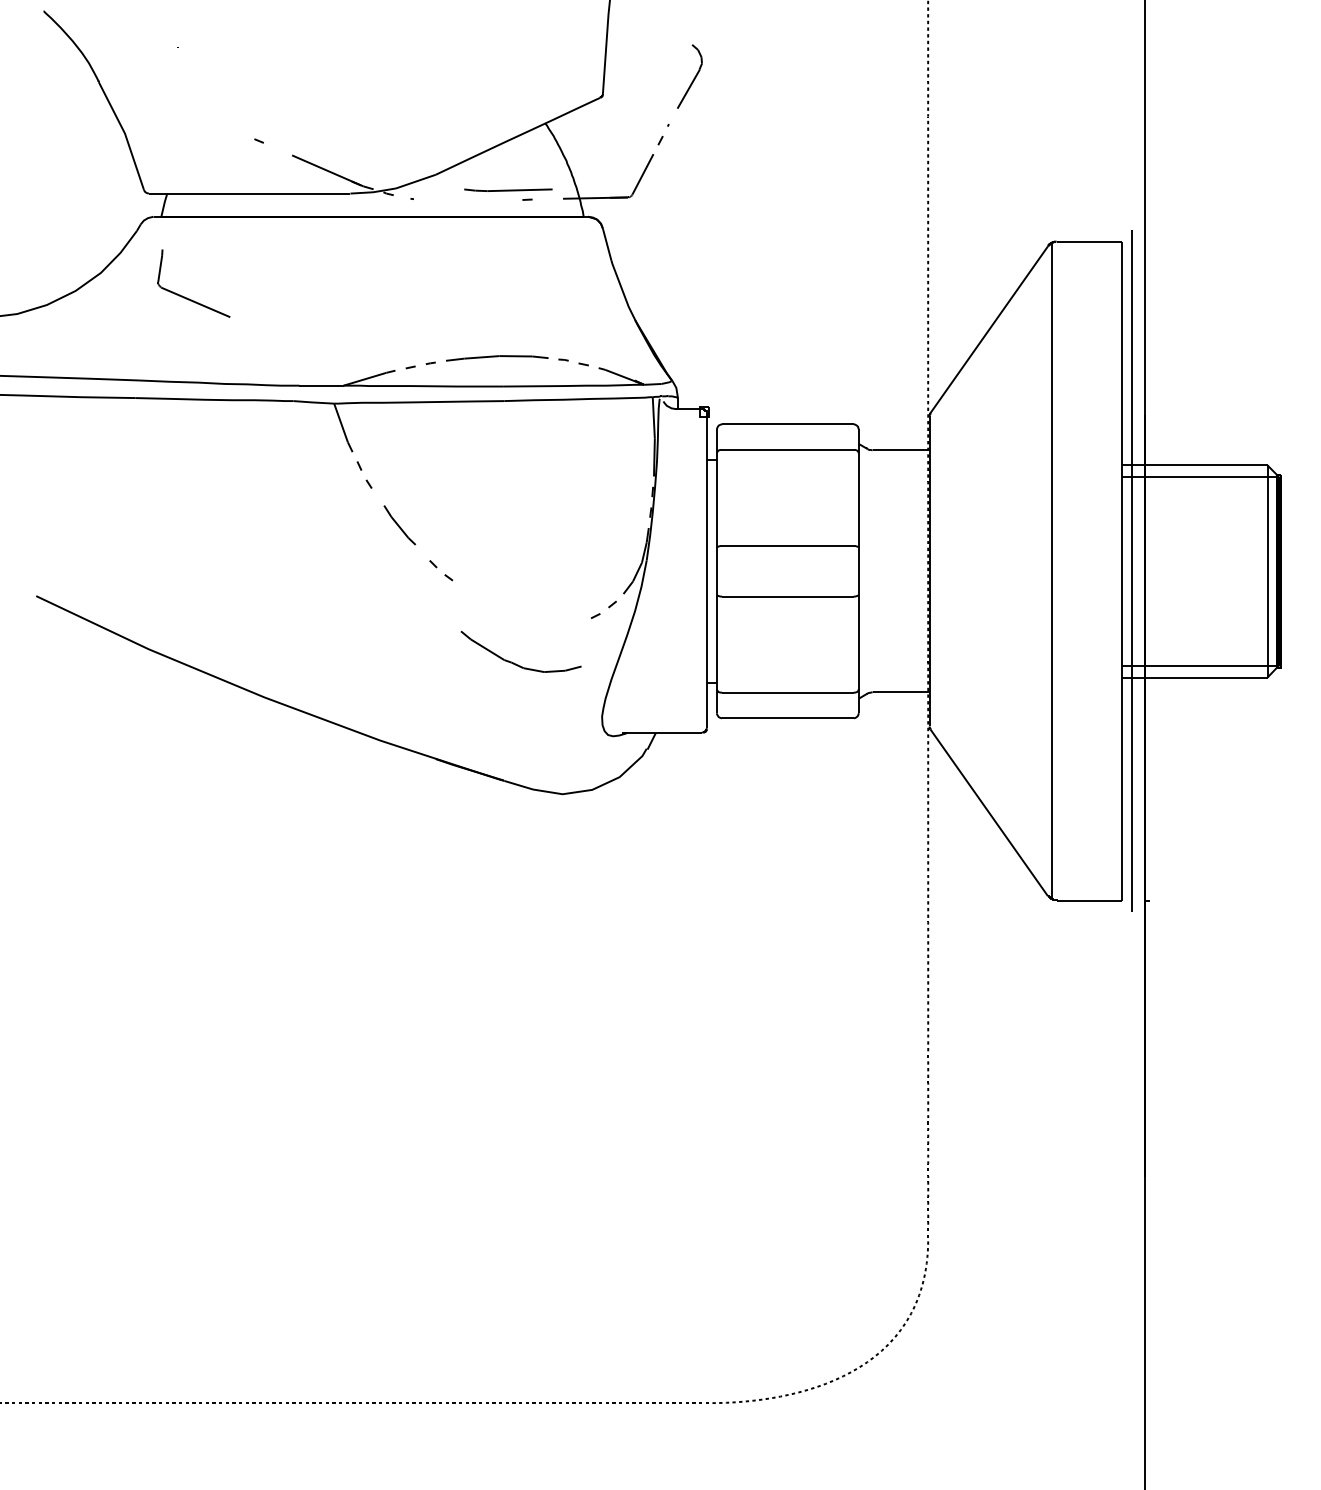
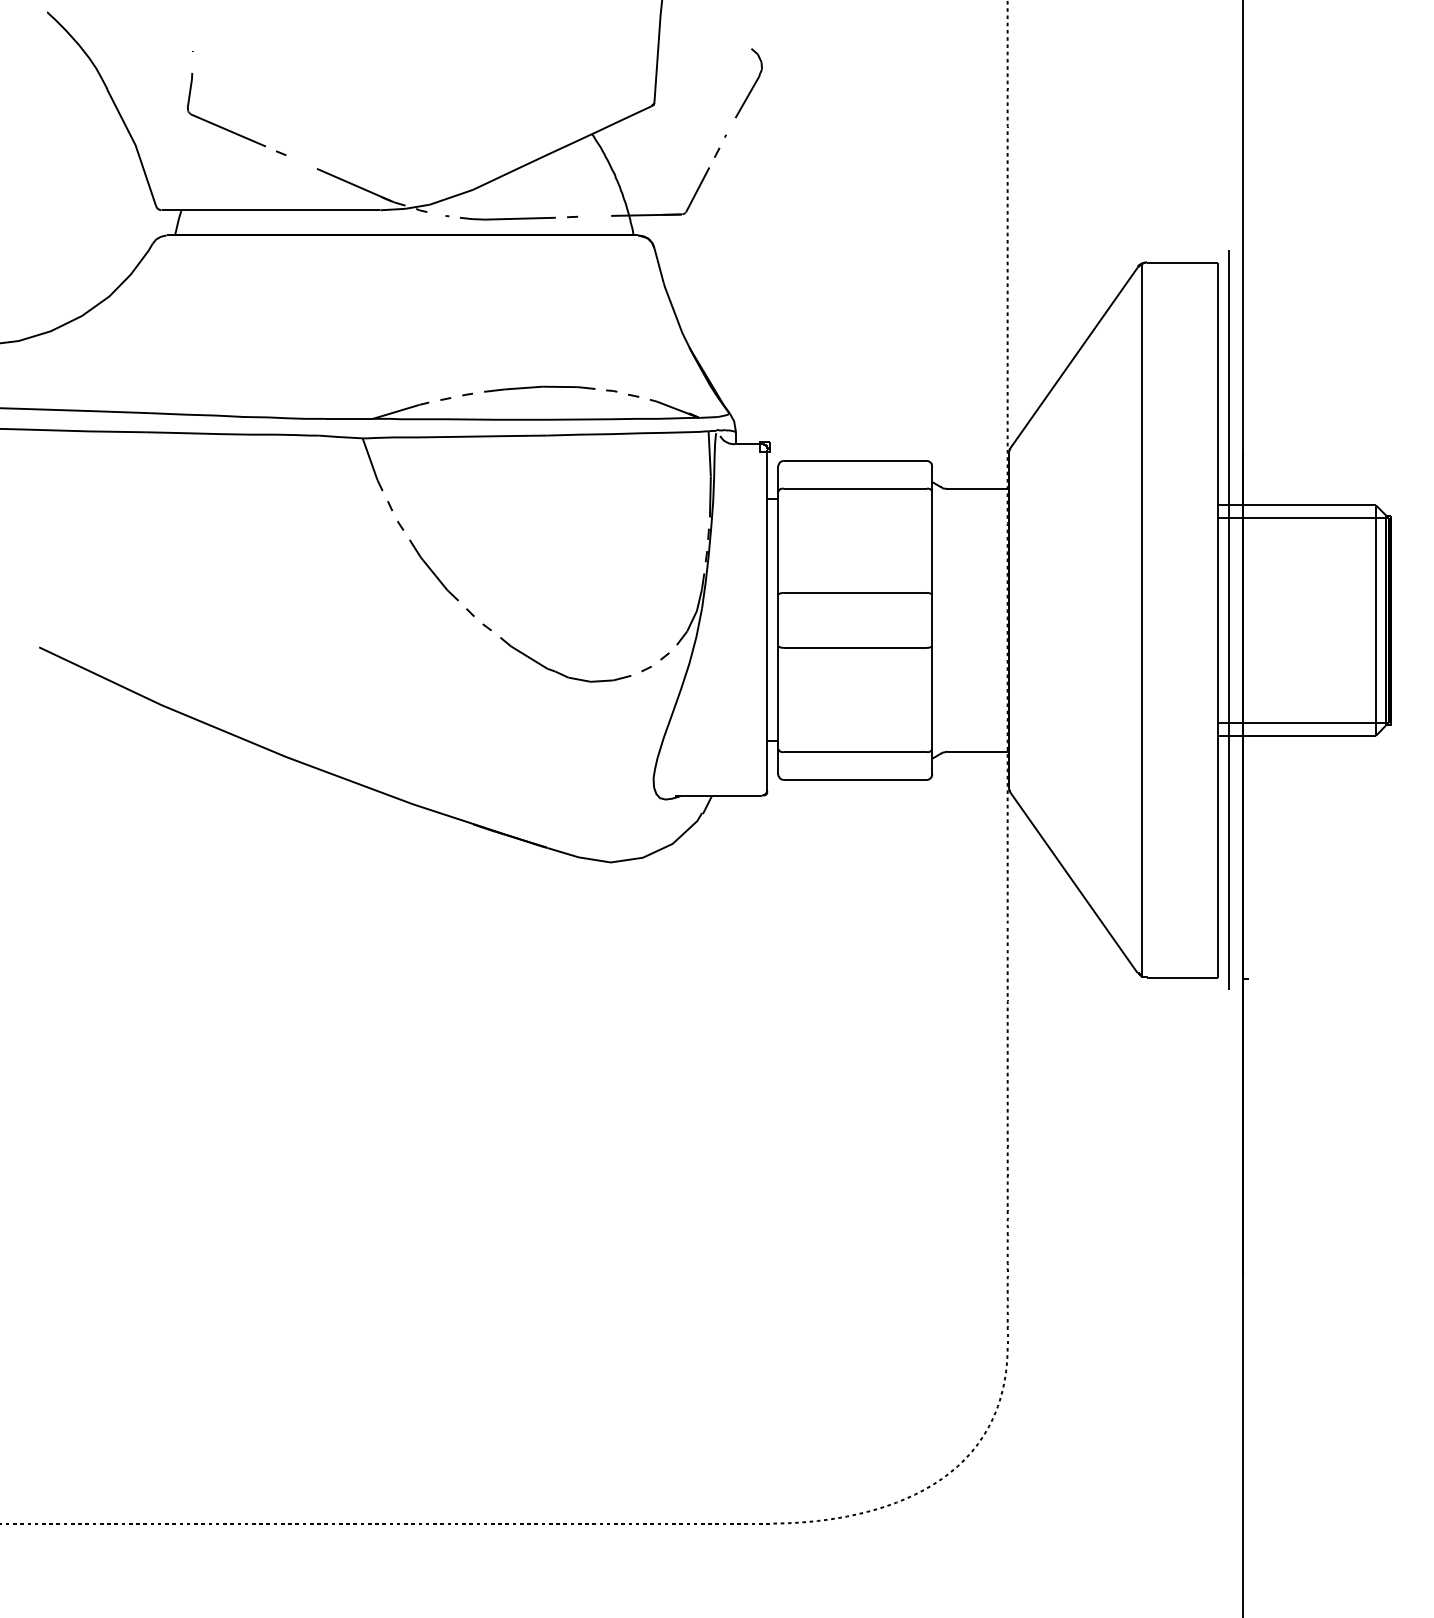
part: (508, 190) -> (507, 218), moved
part: (185, 296) -> (217, 124), moved
part: (399, 525) -> (433, 570), size x1.43
part: (516, 663) -> (560, 672), moved

